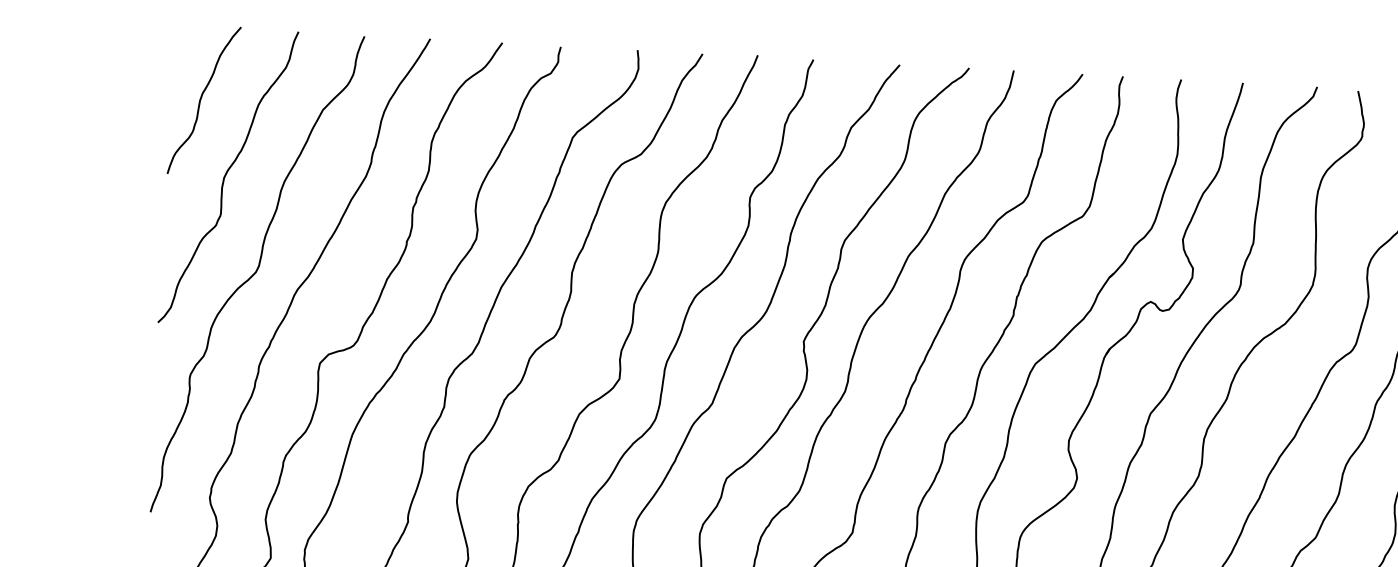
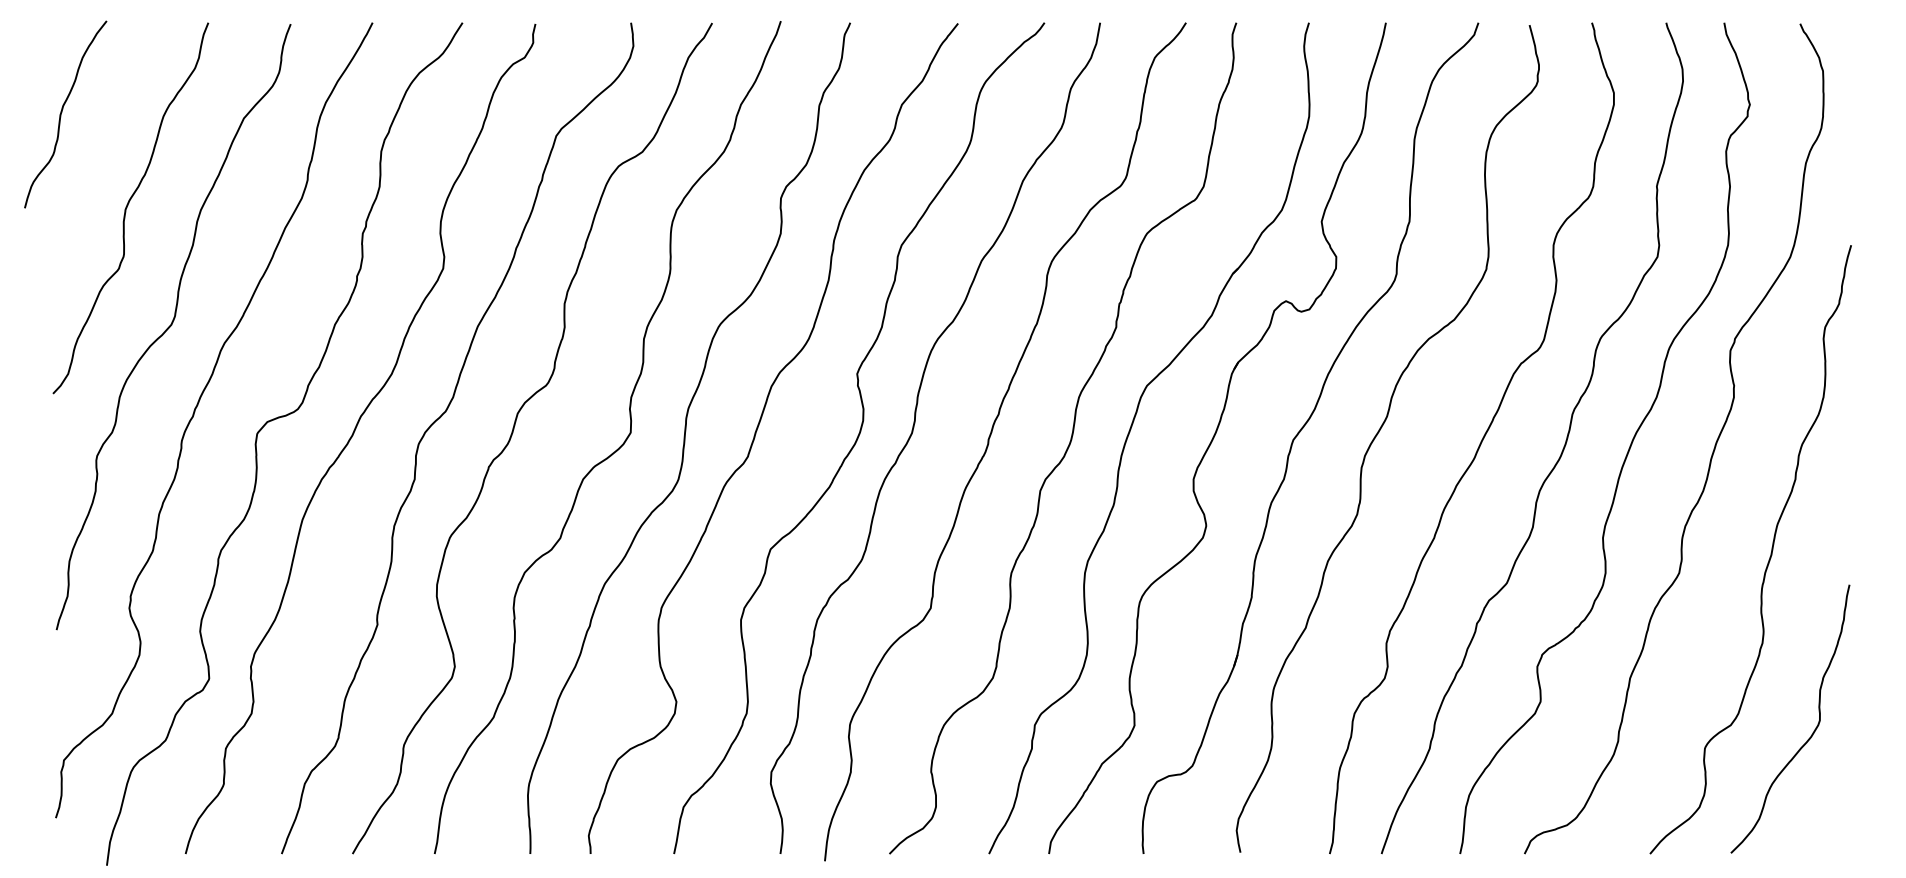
curve: (201, 98) -> (62, 112), moved

